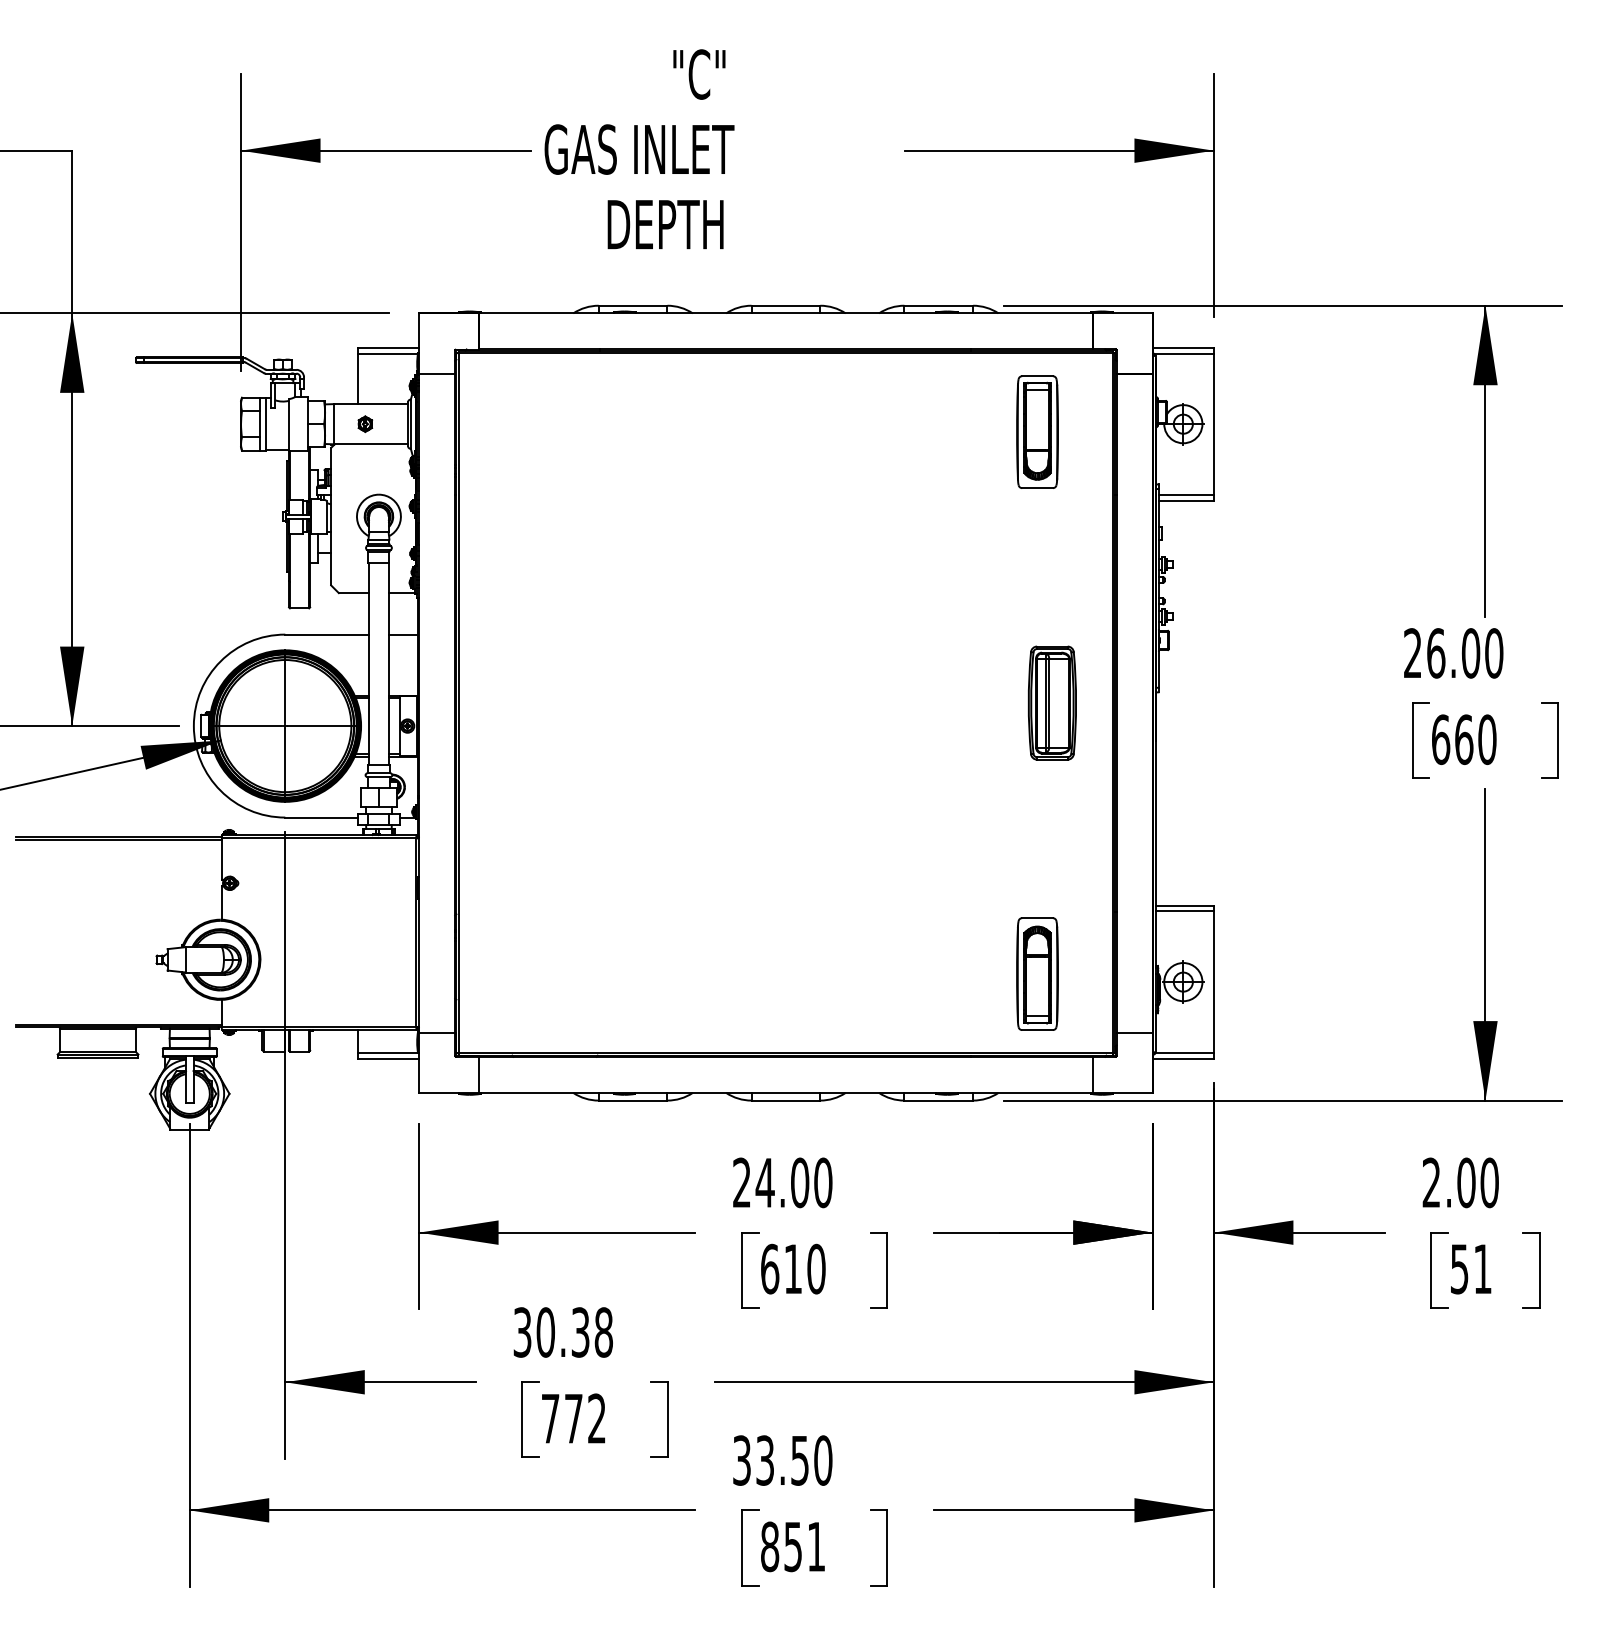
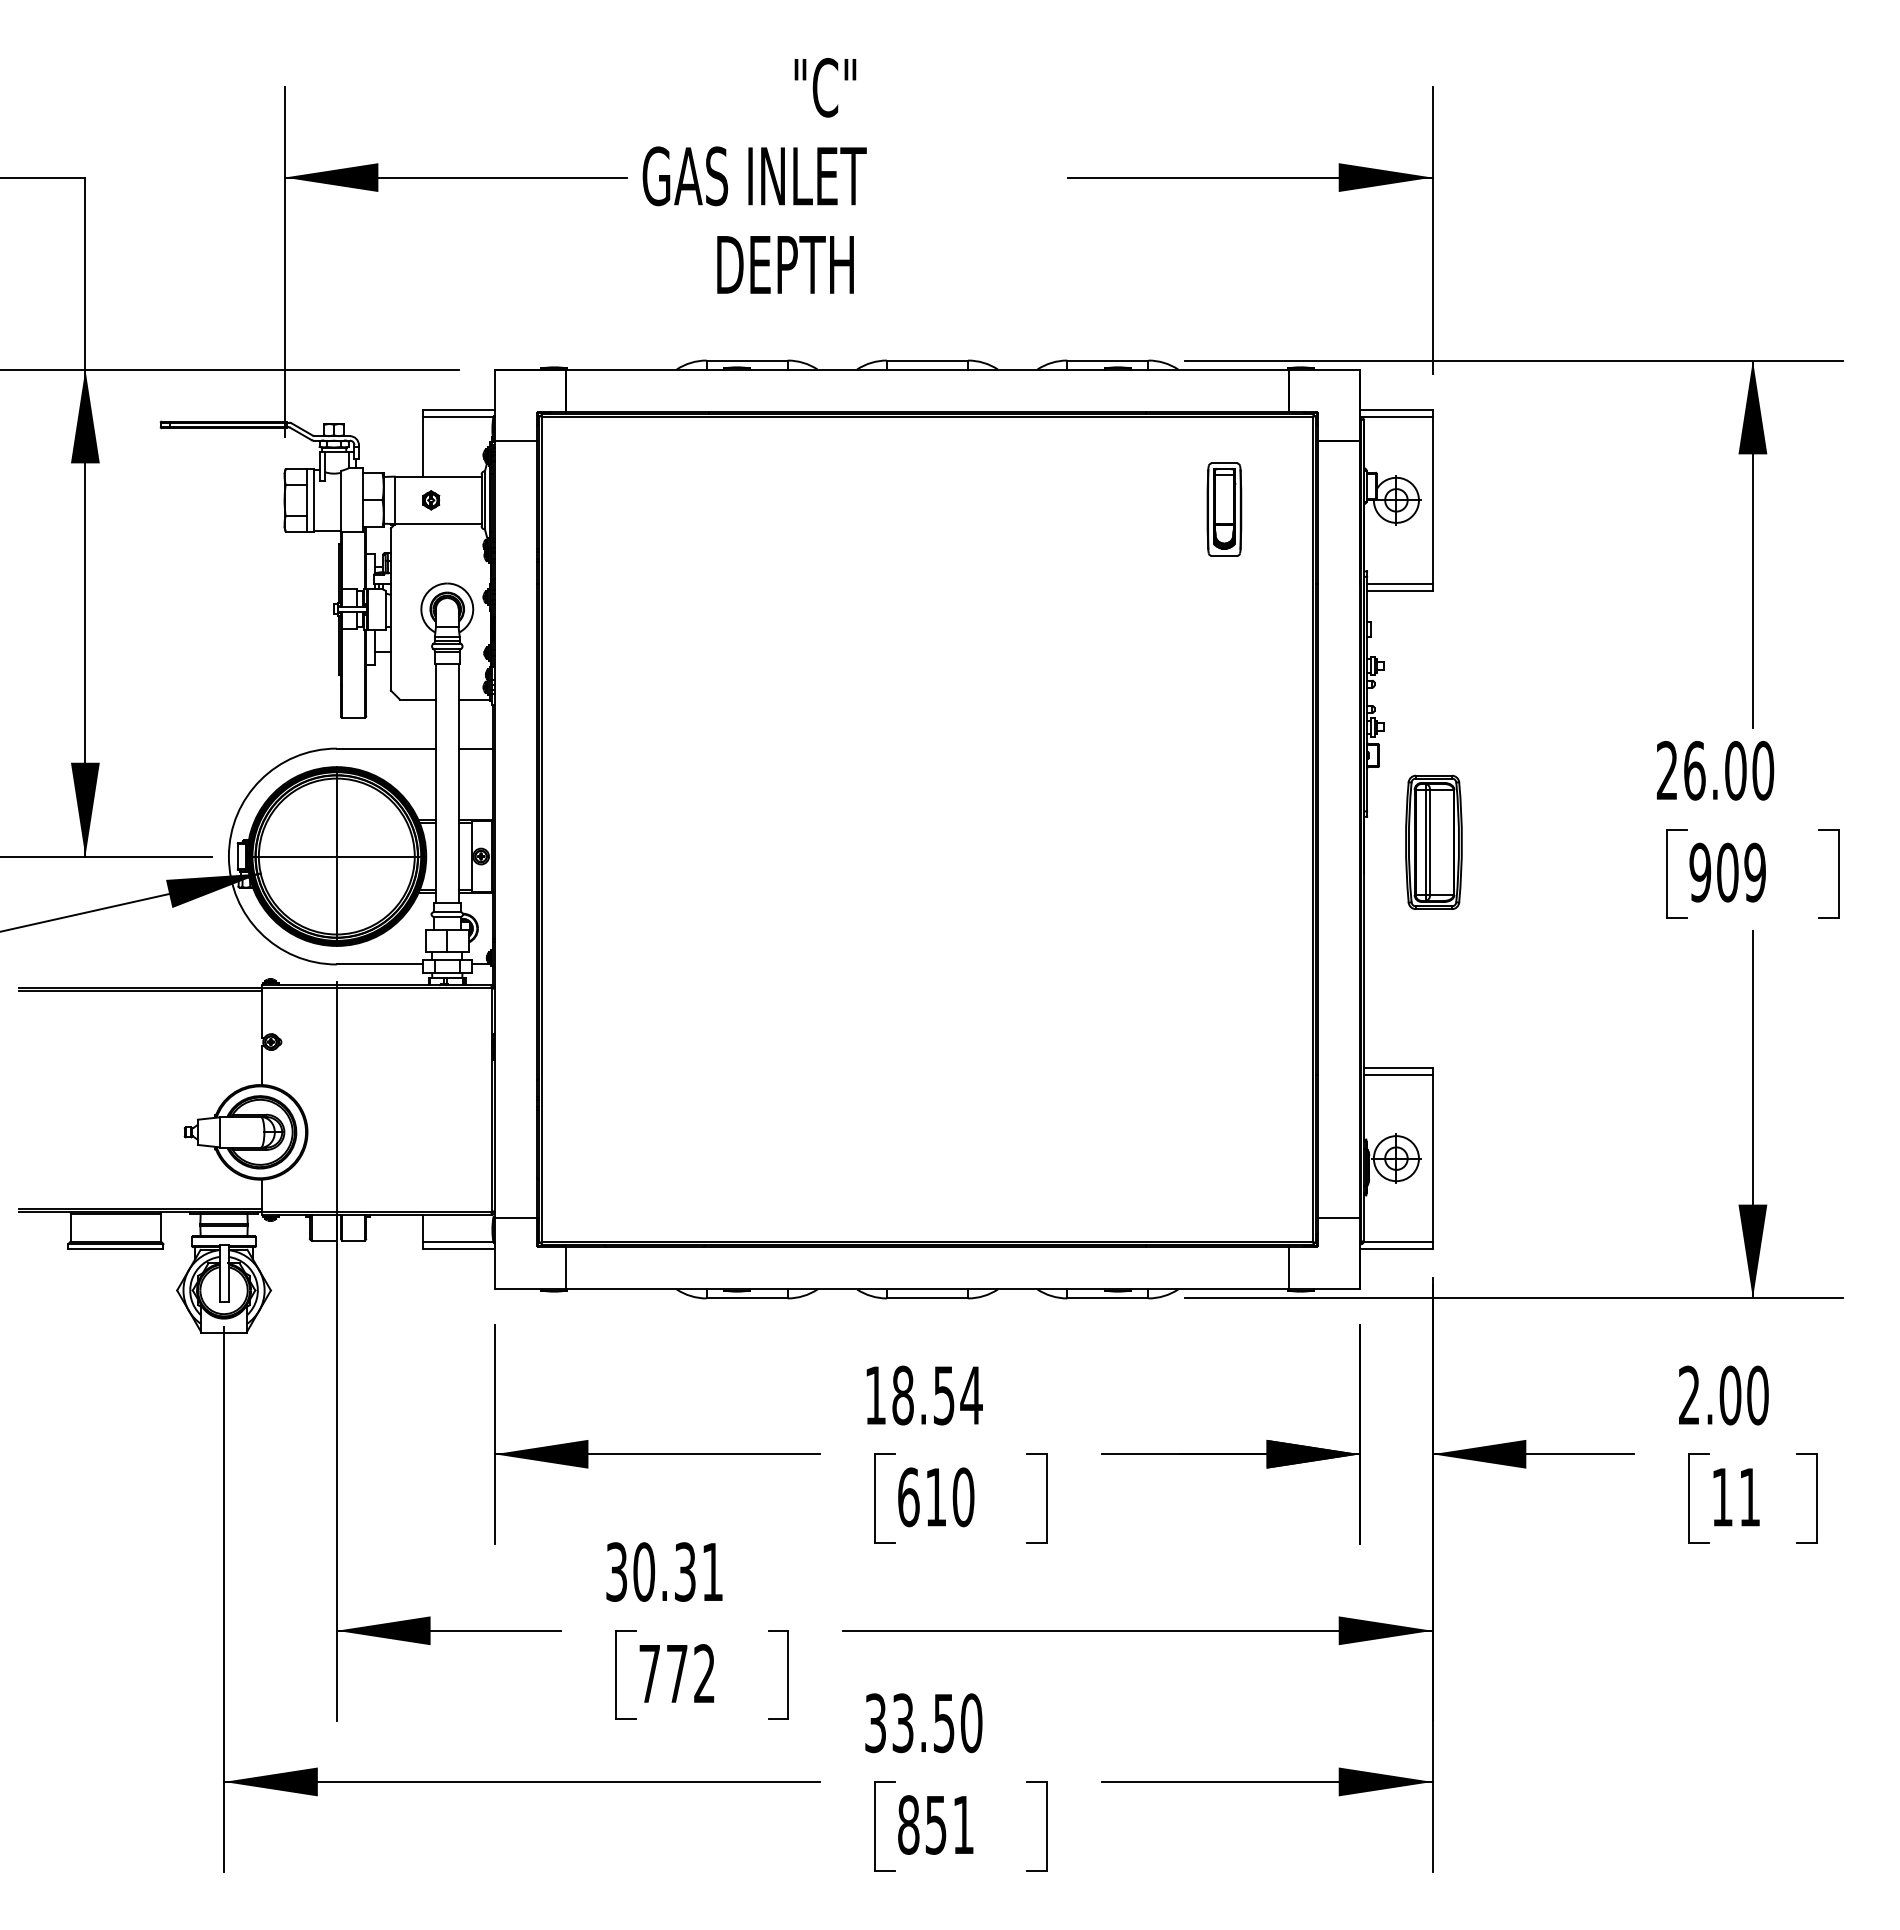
part: (1037, 431) -> (1224, 509), size x0.7
part: (1052, 702) -> (1433, 841), moved
text: (1463, 739) -> (1727, 872), 660 -> 909
part: (1037, 974) -> (1224, 1149), removed
text: (782, 1182) -> (923, 1395), 24.00 -> 18.54
text: (1459, 1269) -> (1722, 1497), 51 -> 11
text: (603, 1332) -> (712, 1571), 30.38 -> 30.31

